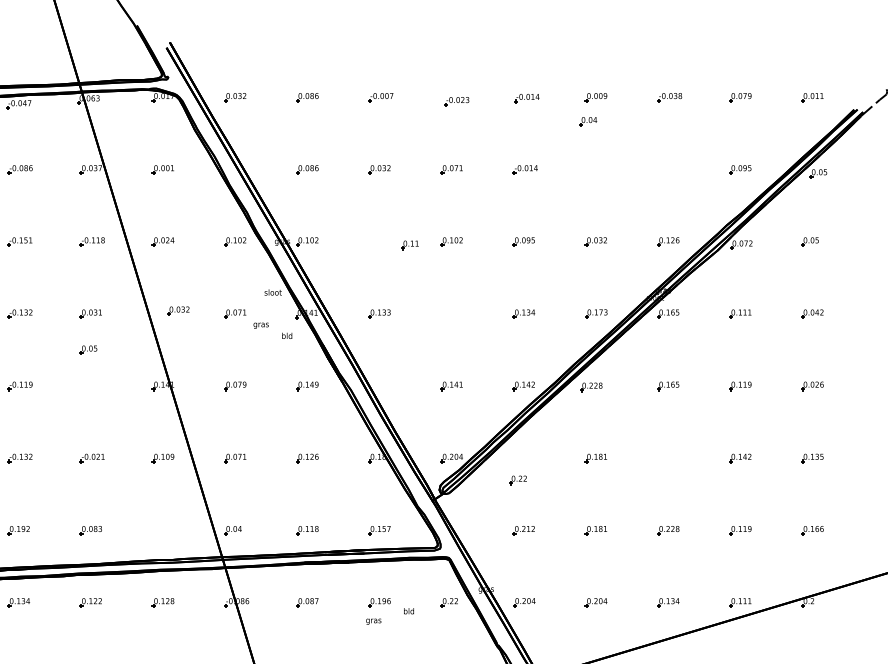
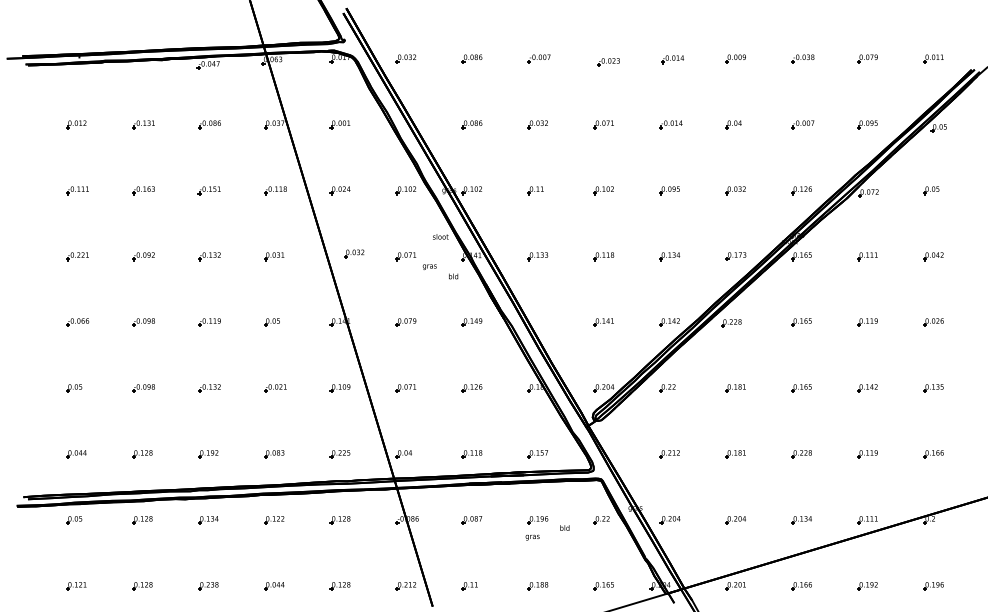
part: (588, 121) -> (733, 124), moved
part: (669, 169) -> (802, 124), added
part: (409, 245) -> (535, 190), moved
part: (451, 314) -> (603, 256), added
part: (87, 350) -> (271, 322), moved
part: (667, 458) -> (801, 388), added
part: (518, 480) -> (667, 388), moved
part: (162, 530) -> (339, 454), added

